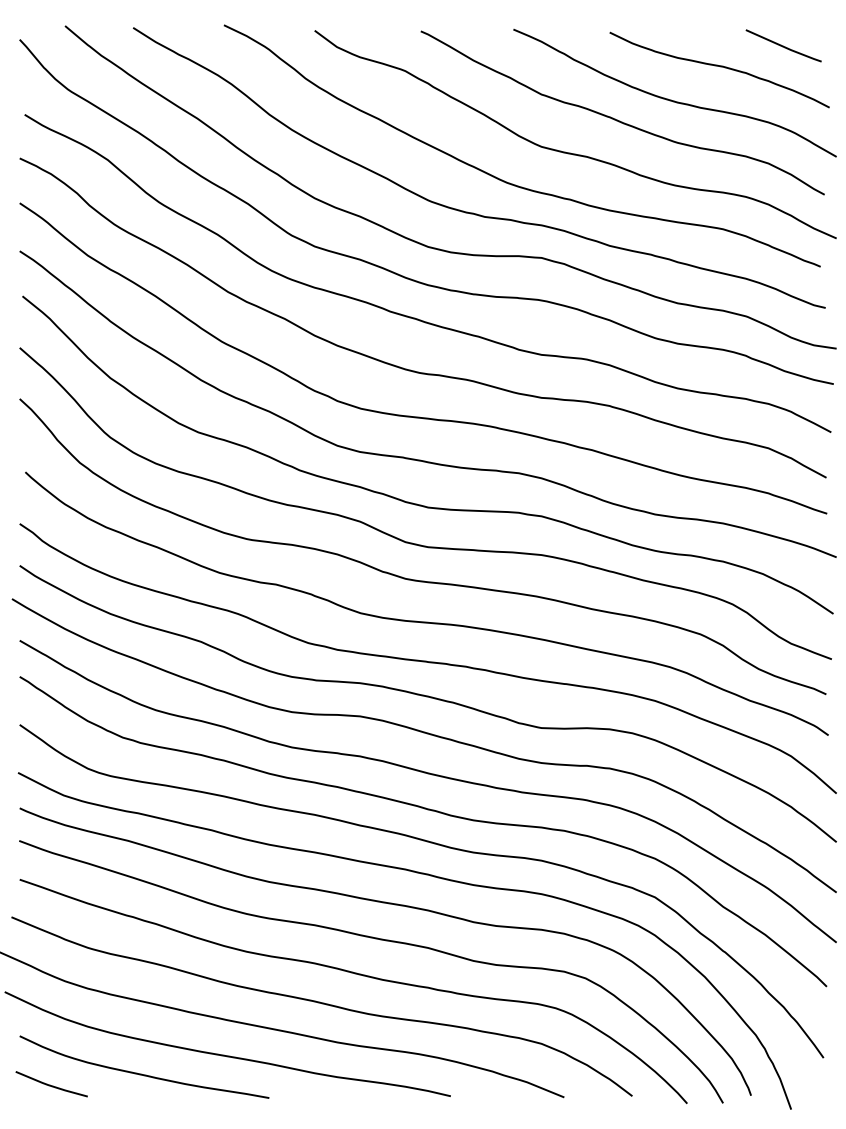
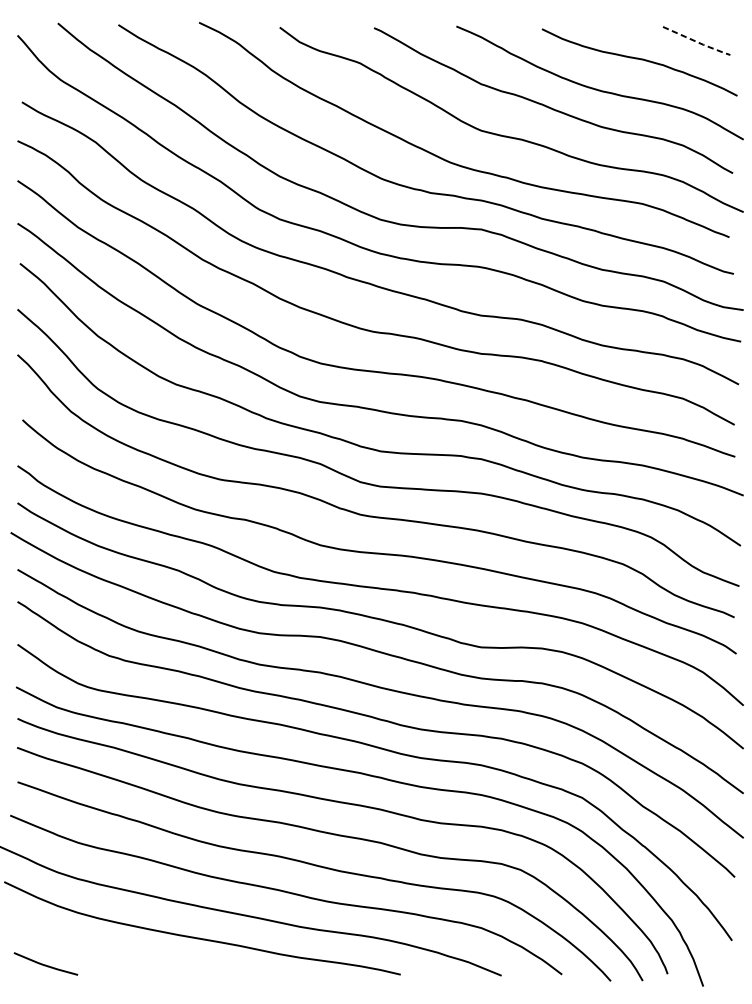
line: (784, 47) -> (697, 42), solid -> dashed
curve: (141, 1073) -> (125, 954), removed

